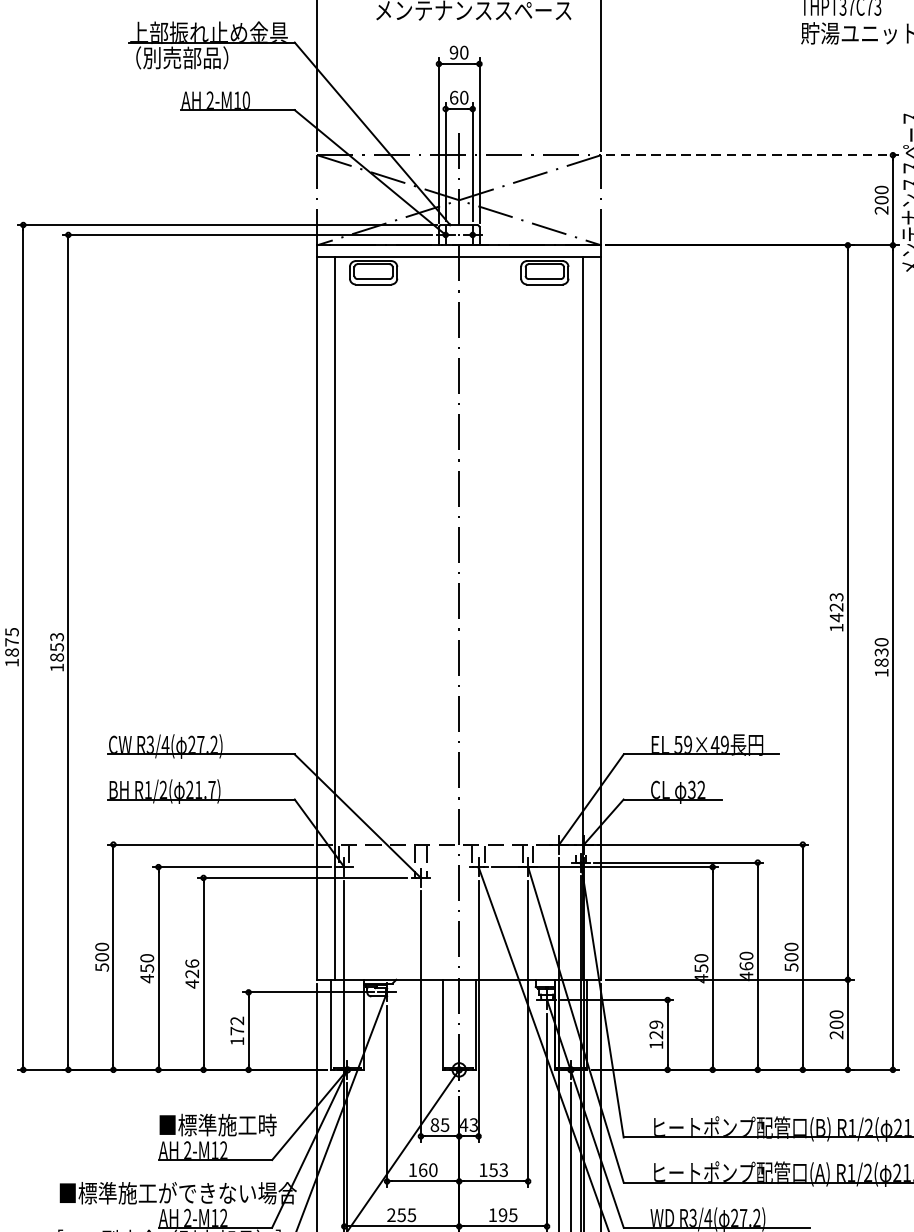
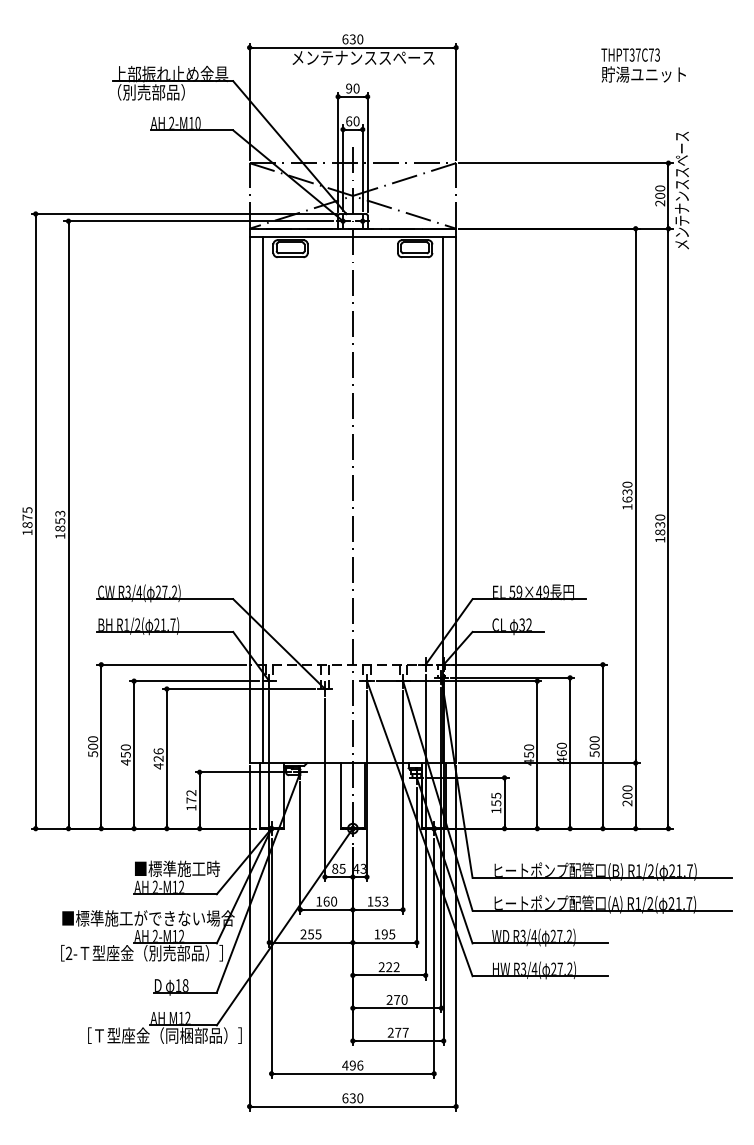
line: (752, 155) -> (566, 163), dashed -> solid
text: (836, 606) -> (627, 491), 1423 -> 1630
text: (656, 1029) -> (496, 799), 129 -> 155

